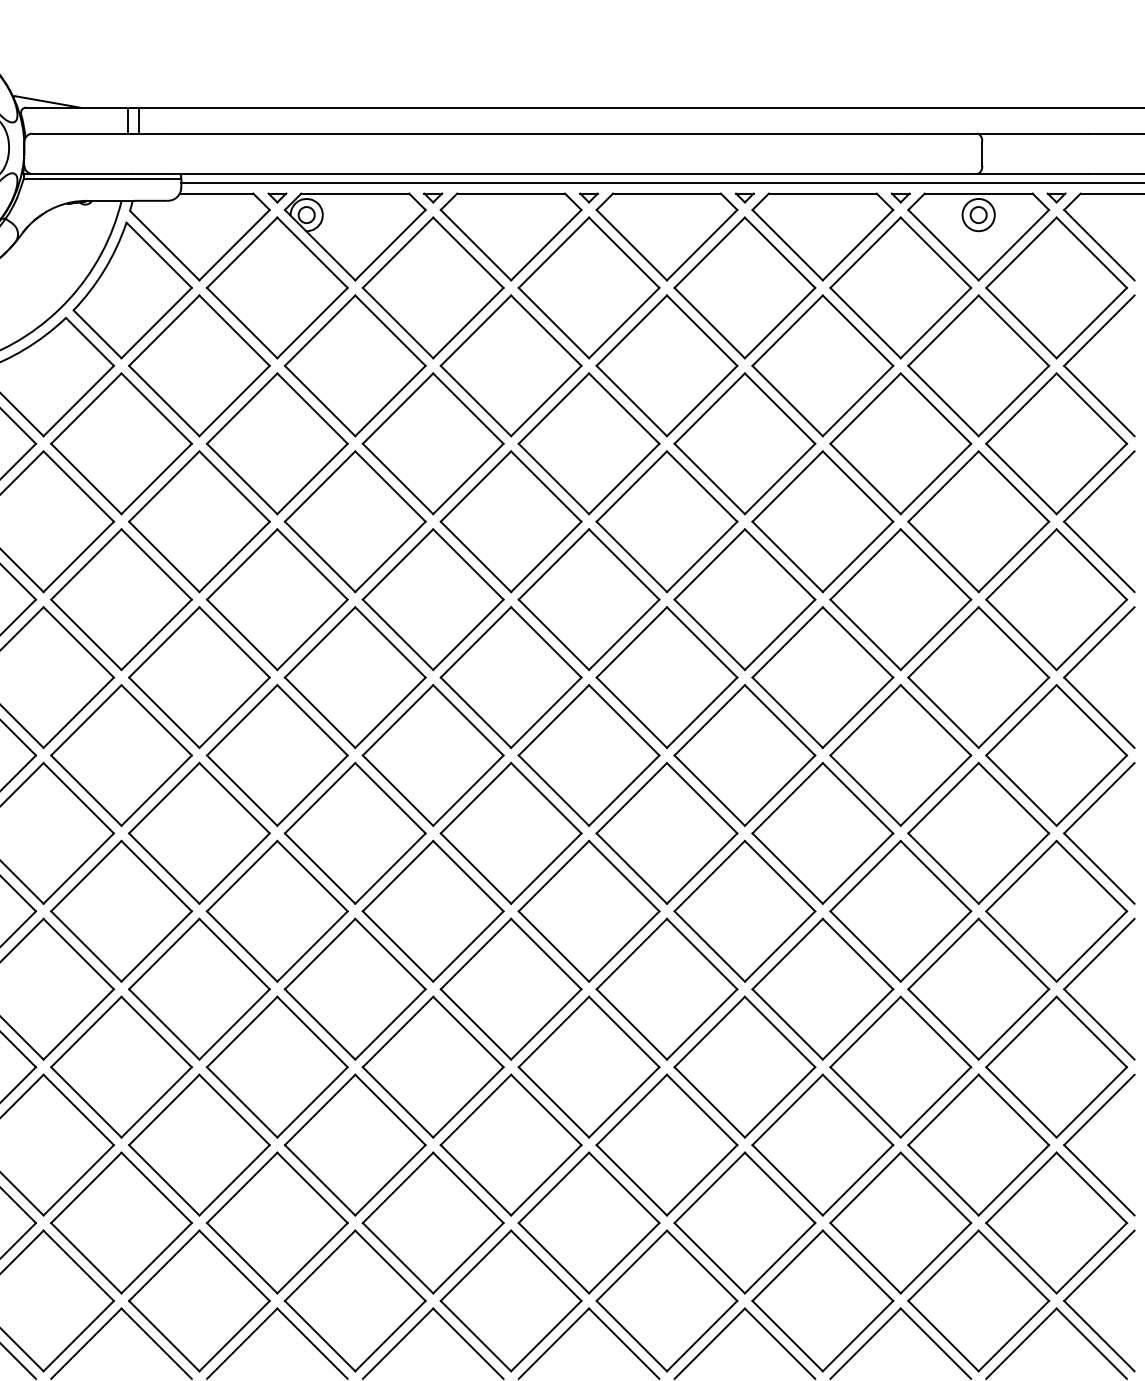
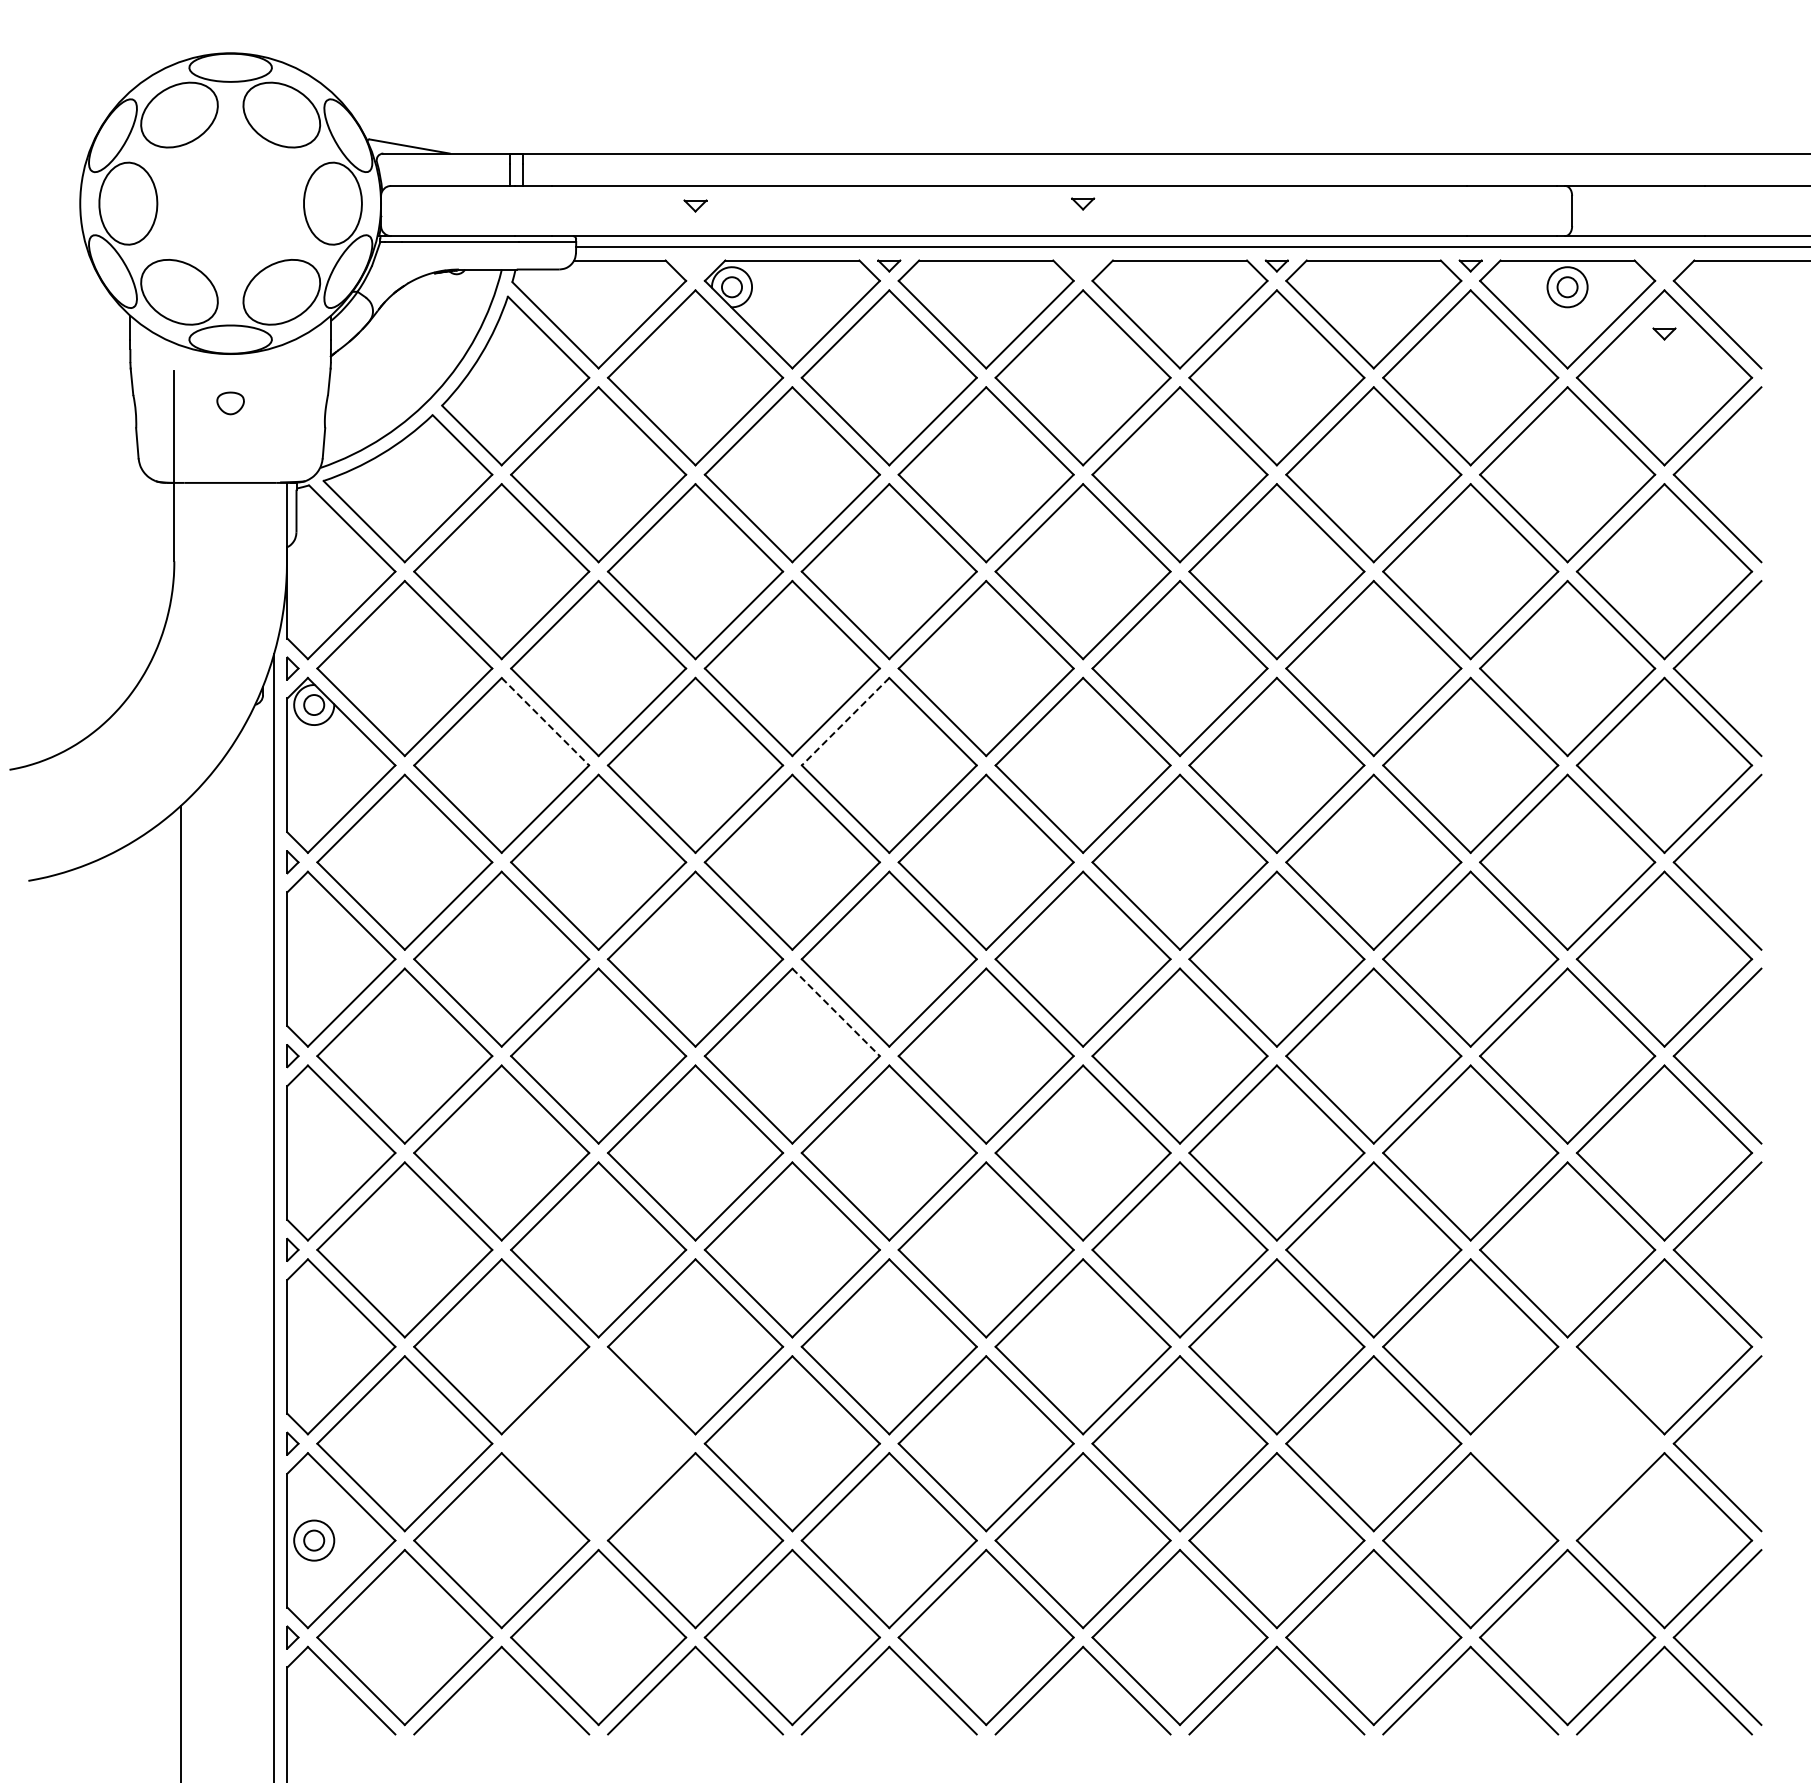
part: (277, 197) -> (695, 205), moved
part: (589, 197) -> (1083, 203), moved
part: (1056, 197) -> (1664, 333), moved
line: (156, 564) -> (545, 721), solid -> dashed
line: (397, 564) -> (845, 721), solid -> dashed
line: (390, 798) -> (836, 1012), solid -> dashed
part: (199, 1144) -> (598, 1443), removed
part: (978, 1144) -> (1567, 1443), removed

